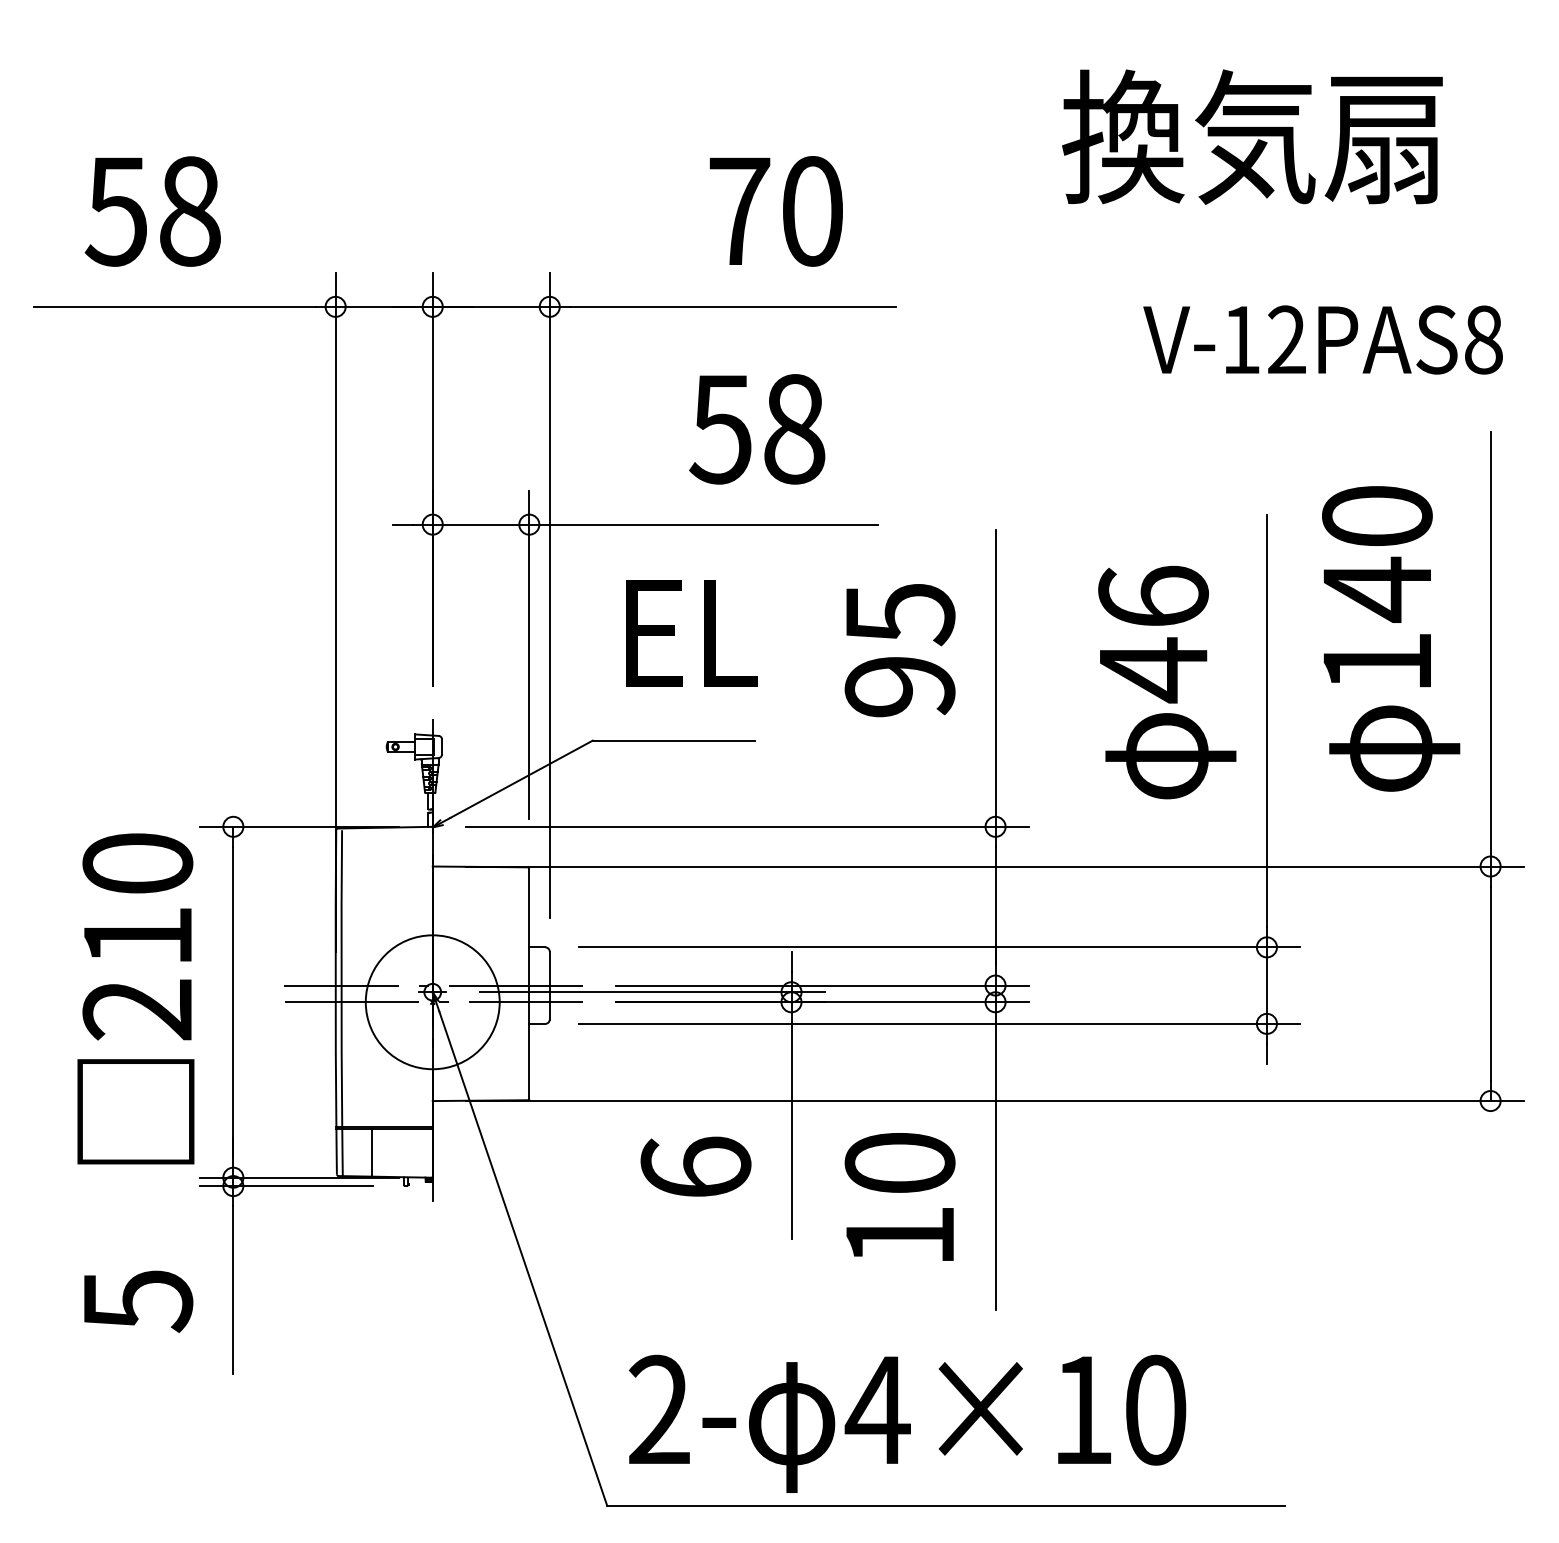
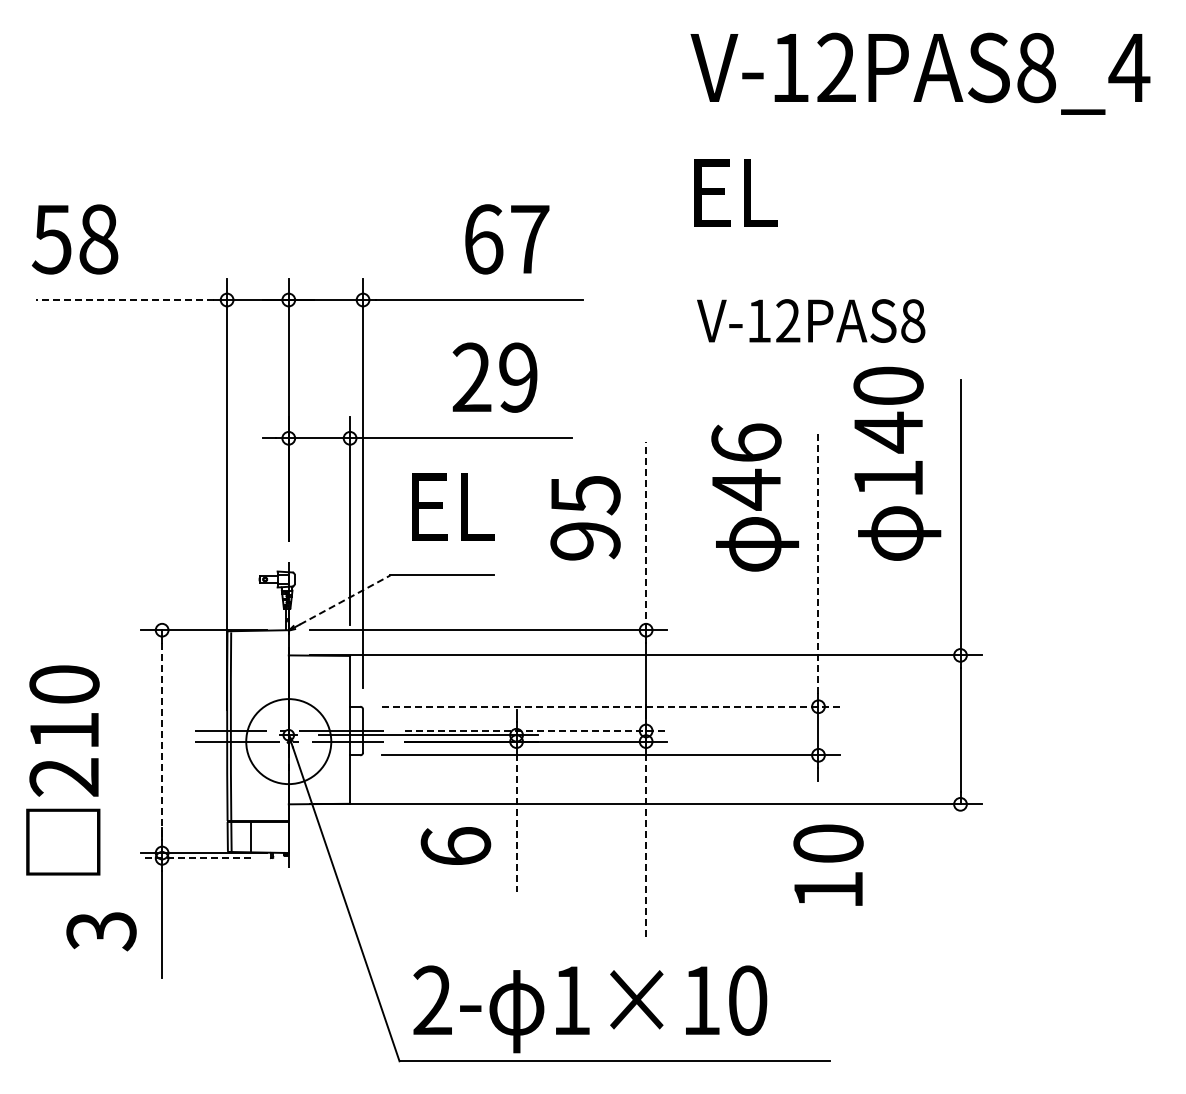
text: (1252, 137) -> (809, 192), 換気扇 -> EL
text: (152, 211) -> (74, 239), moved
text: (775, 211) -> (506, 239), 70 -> 67
line: (174, 307) -> (124, 300), solid -> dashed
text: (1323, 339) -> (811, 320), moved
text: (756, 428) -> (494, 377), 58 -> 29
text: (1391, 638) -> (897, 463), moved
line: (996, 677) -> (646, 535), solid -> dashed
text: (1166, 682) -> (754, 497), moved
line: (1266, 721) -> (818, 563), solid -> dashed
line: (522, 778) -> (345, 599), solid -> dashed
line: (940, 946) -> (611, 706), solid -> dashed
line: (822, 984) -> (536, 730), solid -> dashed
text: (136, 998) -> (63, 770), moved
line: (233, 1002) -> (162, 741), solid -> dashed
line: (791, 1131) -> (516, 823), solid -> dashed
line: (996, 1167) -> (646, 846), solid -> dashed
line: (285, 1186) -> (195, 858), solid -> dashed
text: (900, 1195) -> (828, 864), moved
text: (137, 1301) -> (101, 931), 5 -> 3
text: (877, 1409) -> (571, 1000), 4×10 -> 1×10

